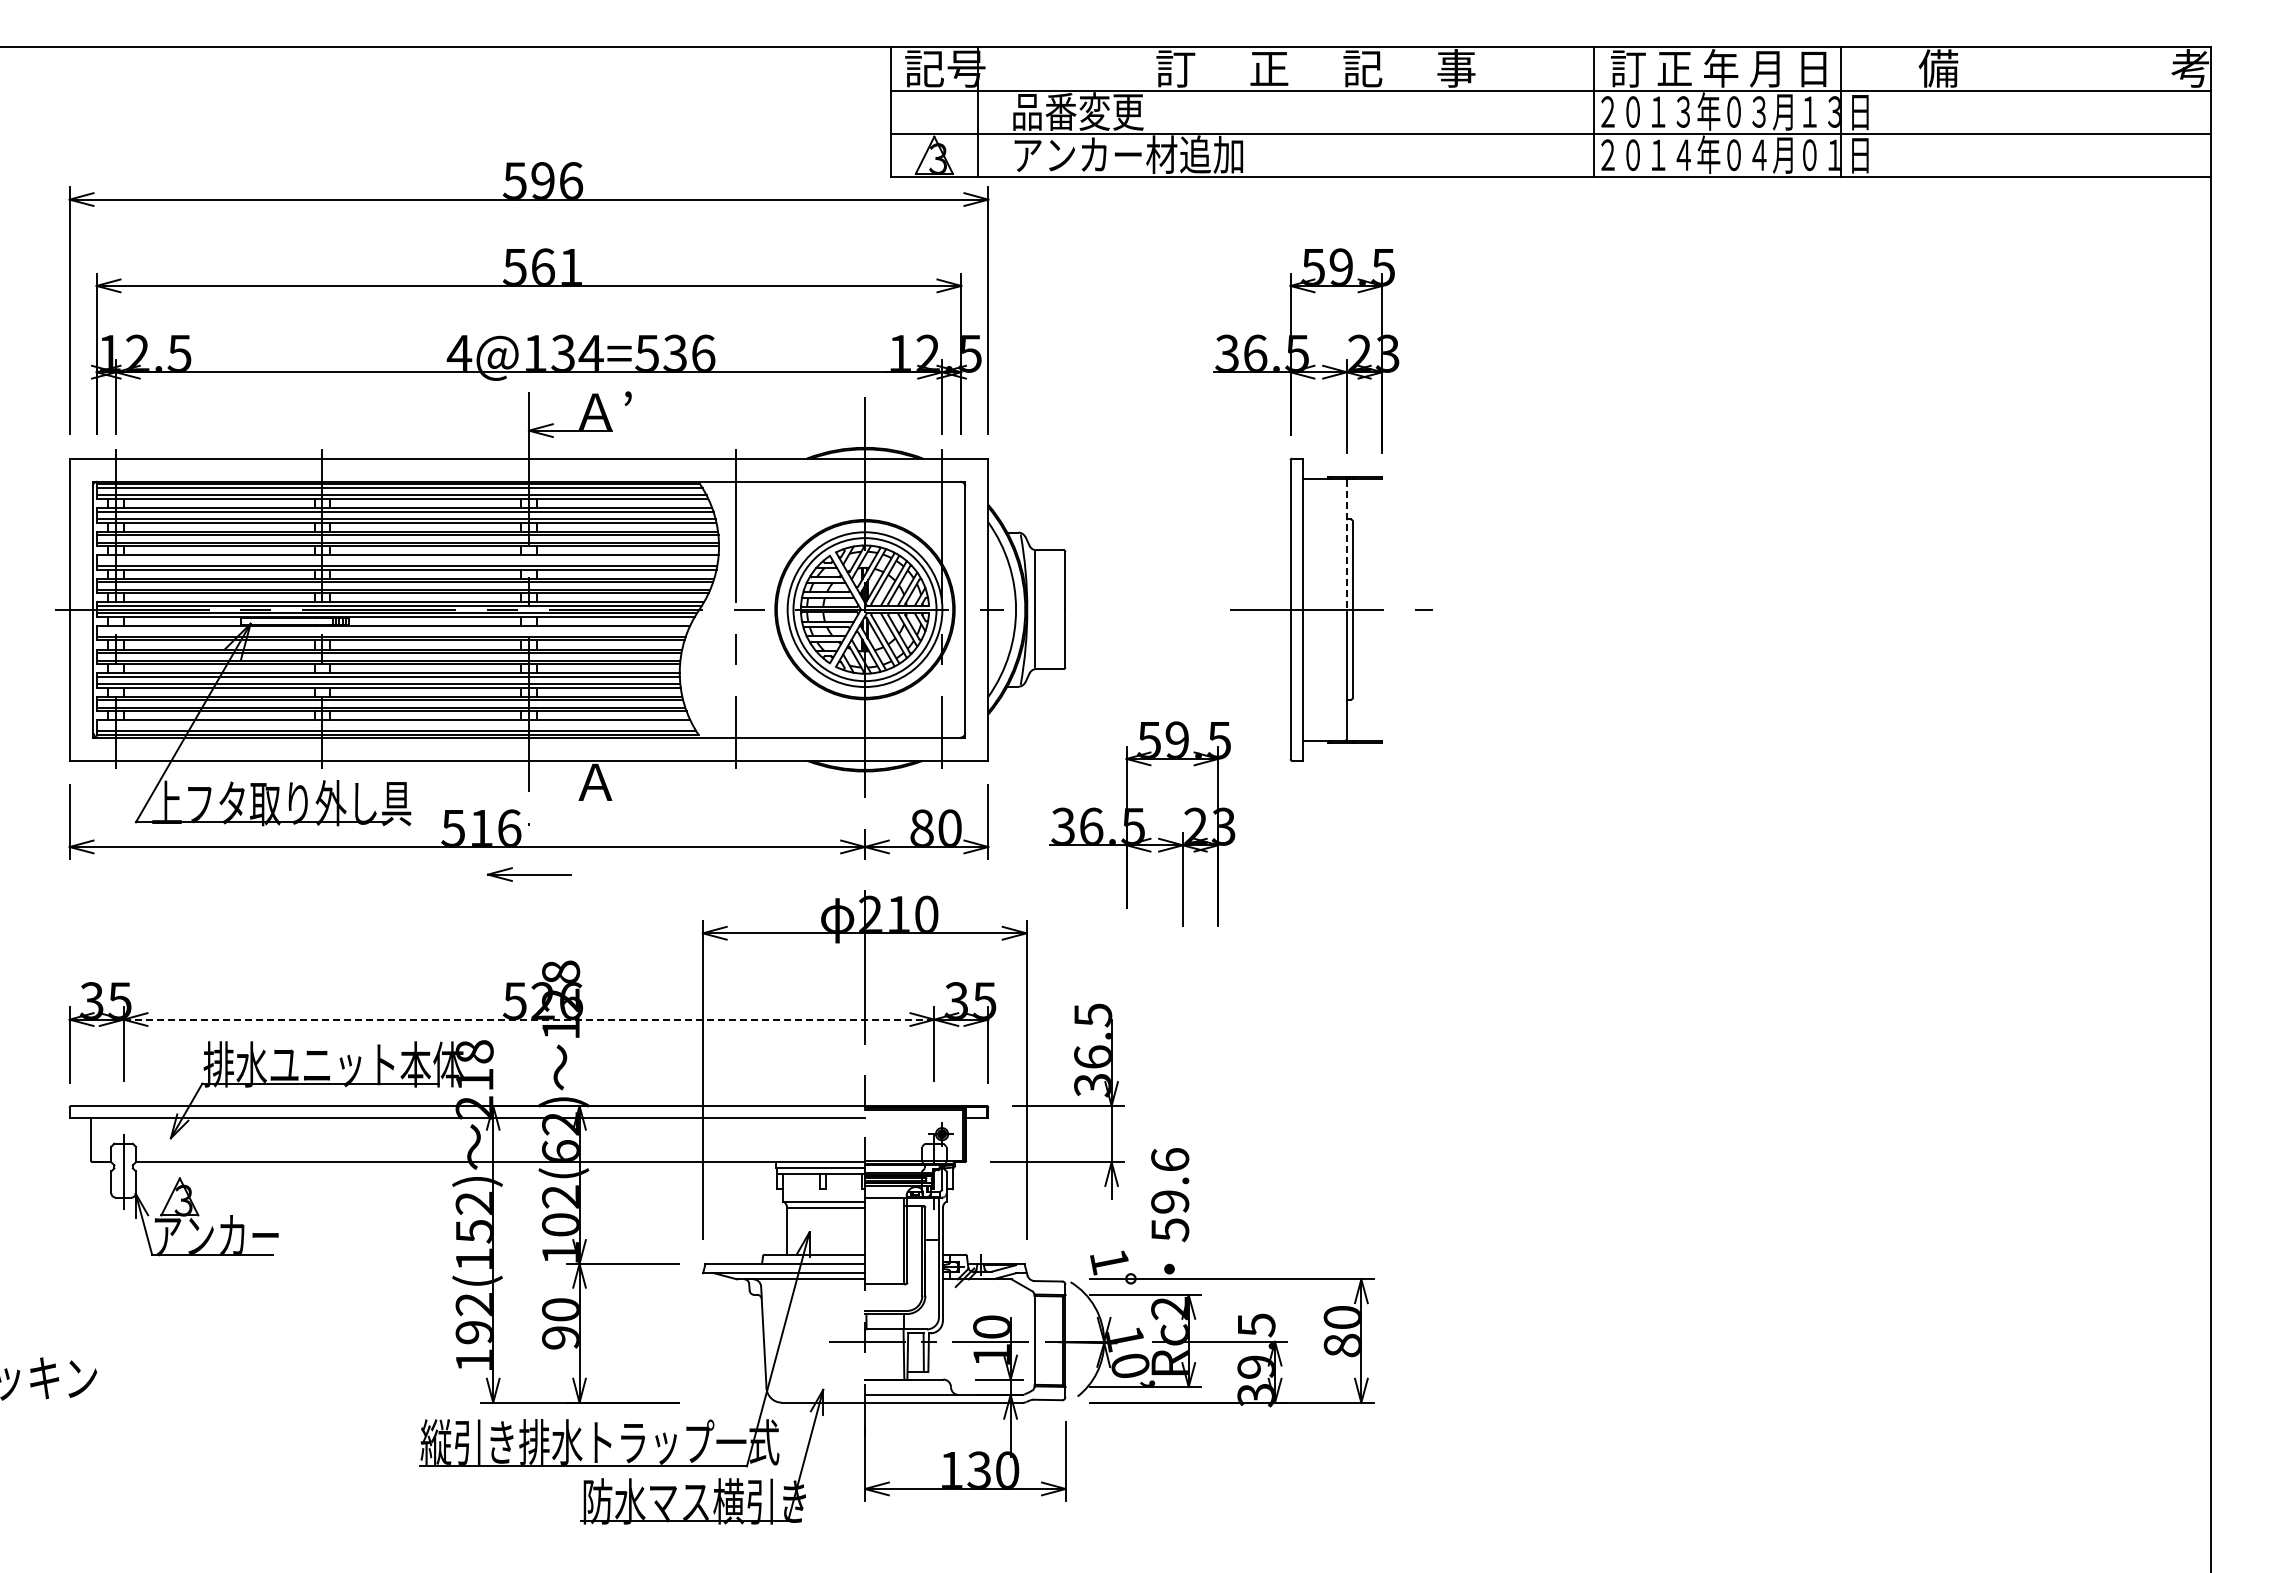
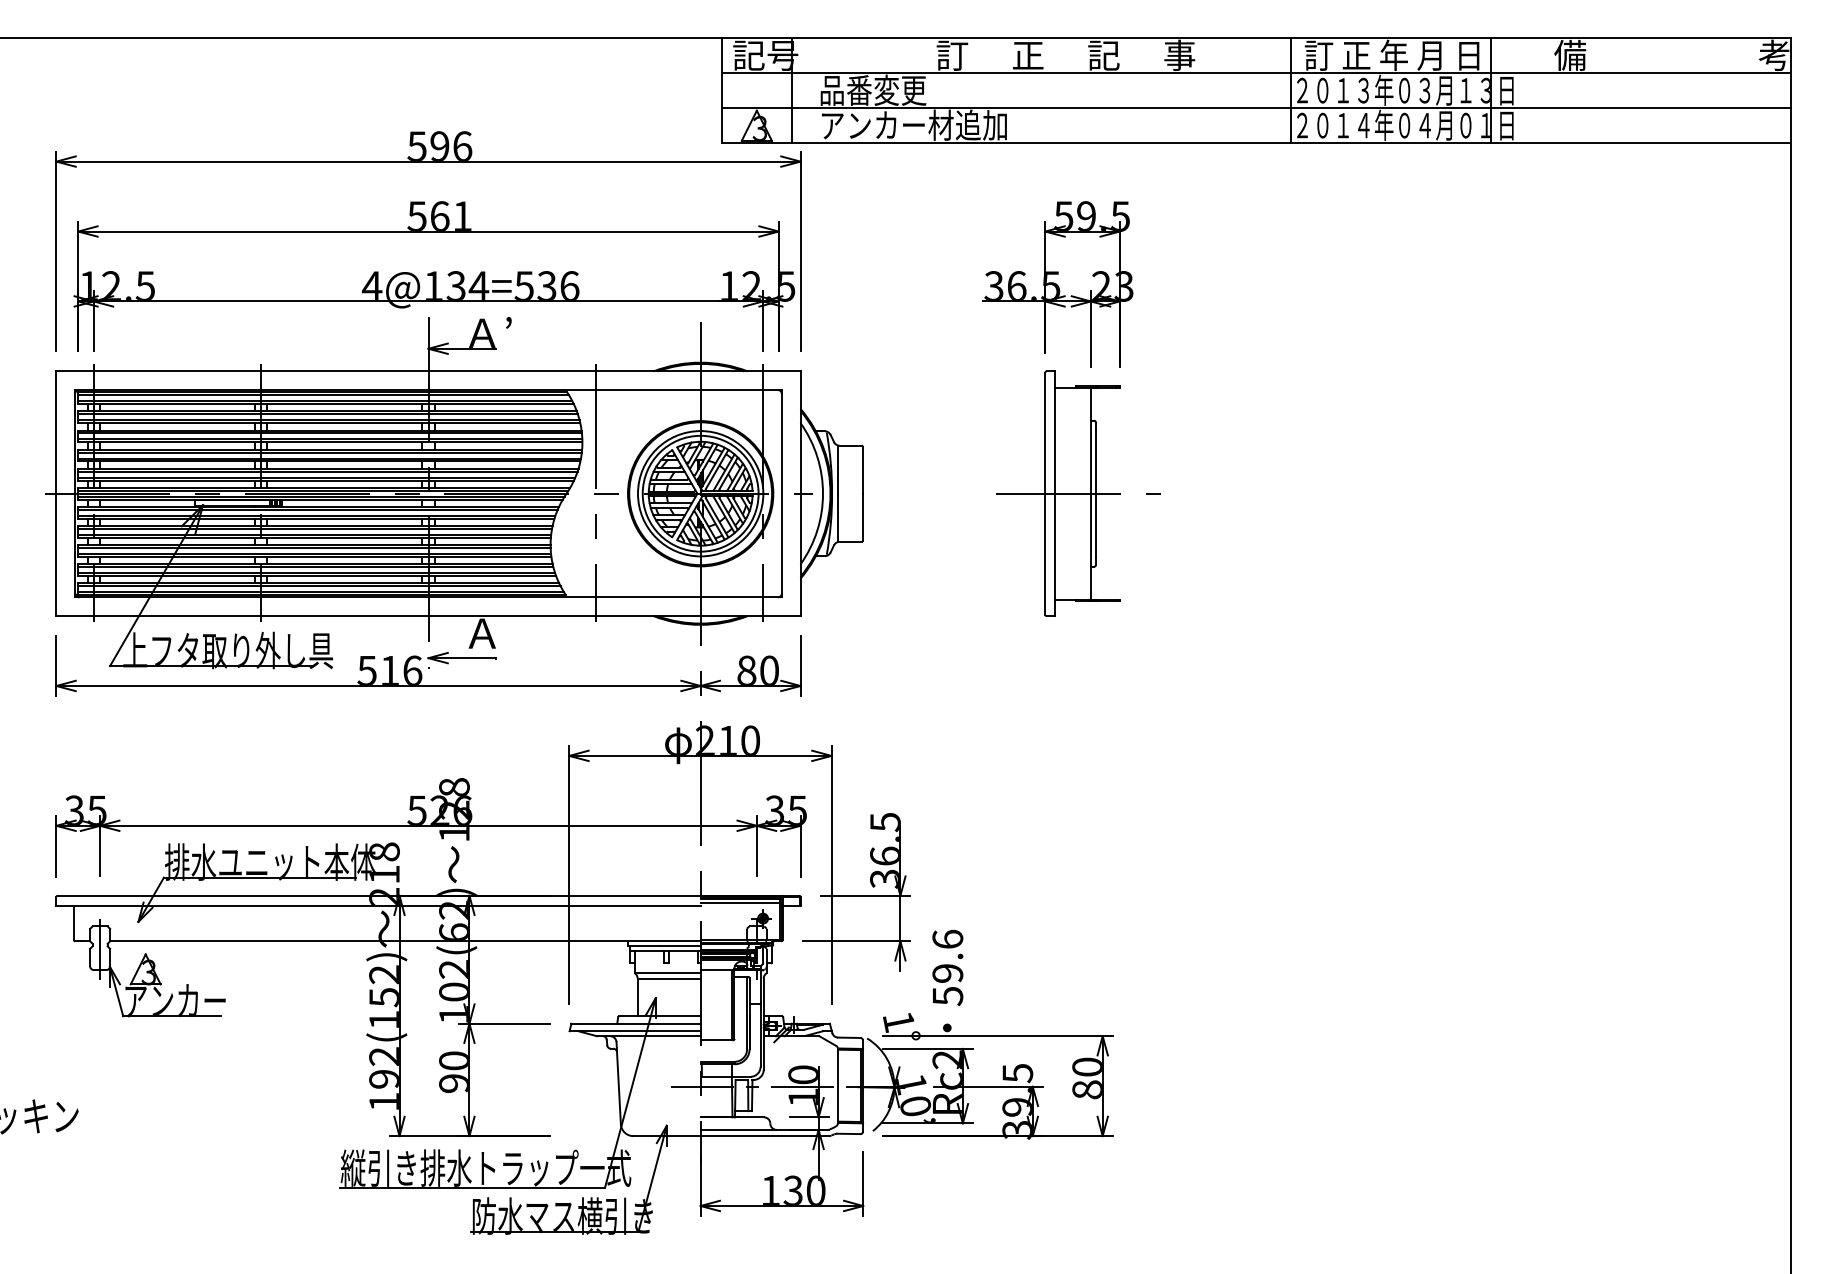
line: (1346, 544) -> (1090, 440), dashed -> solid
line: (407, 558) -> (330, 452), added
line: (392, 629) -> (317, 509), added
line: (394, 723) -> (319, 585), added
part: (1142, 823) -> (925, 666), removed
part: (529, 874) -> (462, 658), moved
line: (529, 1019) -> (428, 825), dashed -> solid
line: (913, 1114) -> (739, 902), added

